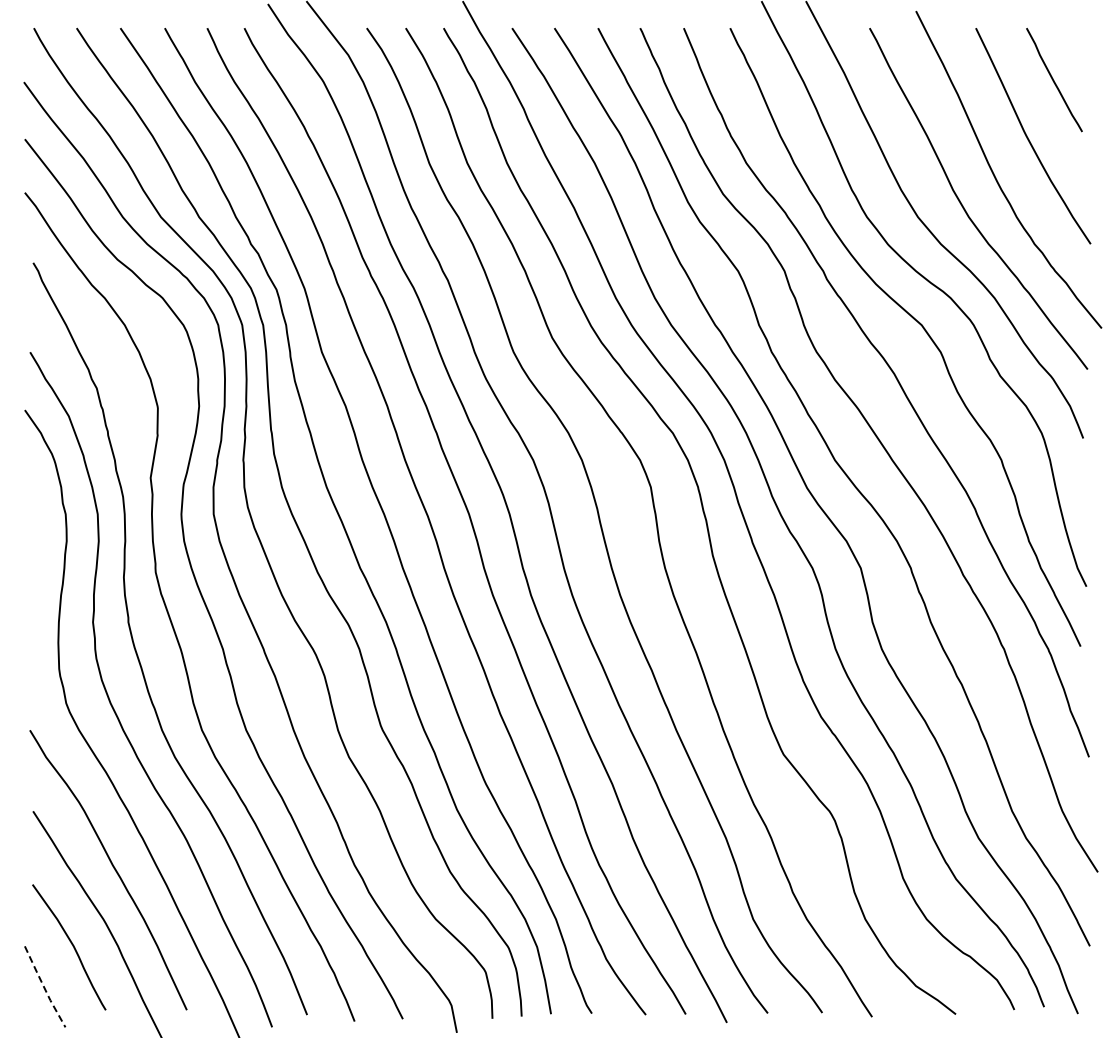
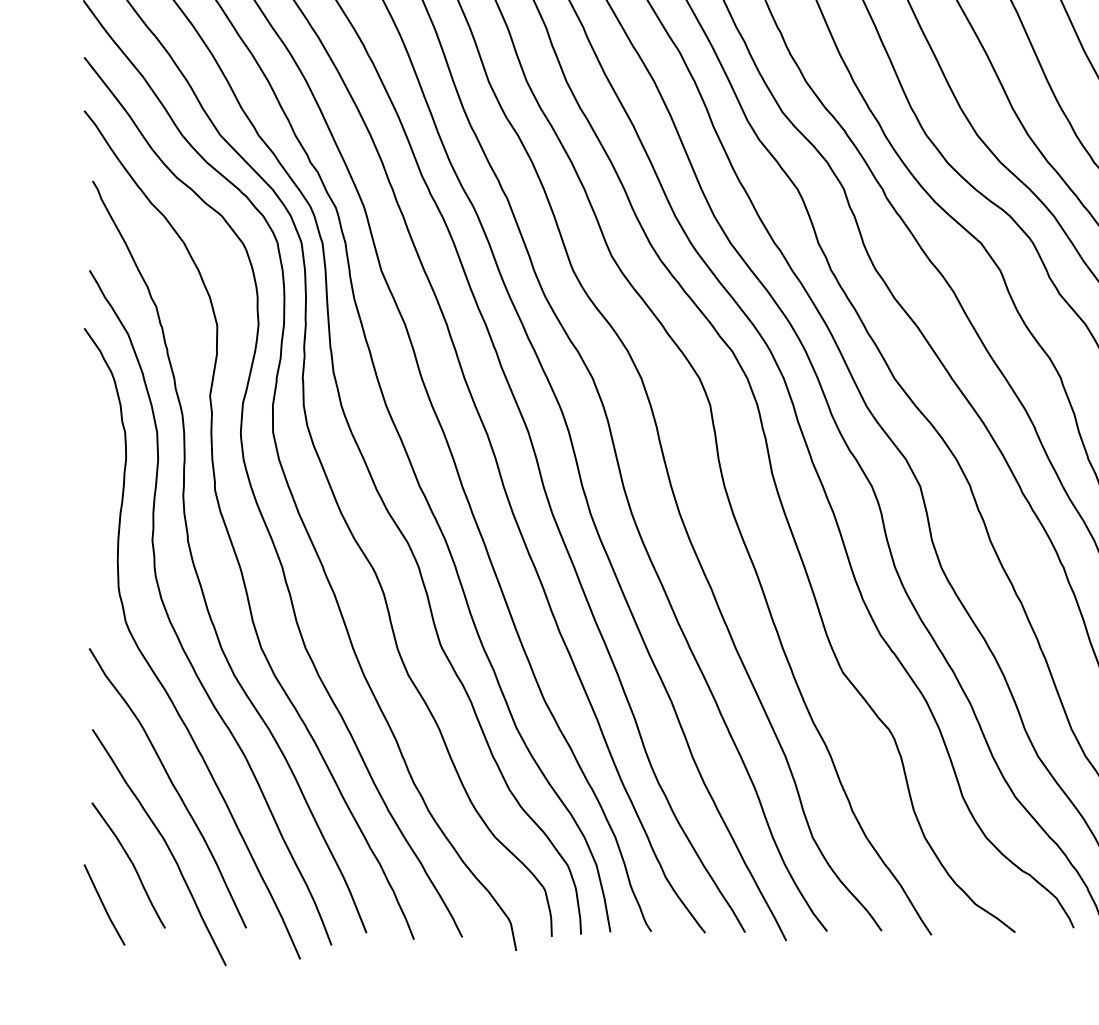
line: (44, 987) -> (103, 905), dashed -> solid

